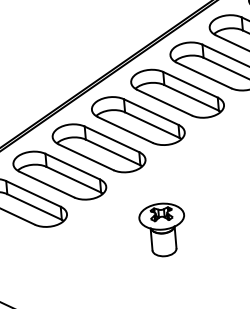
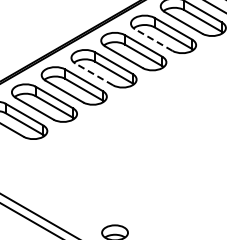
line: (203, 76) -> (153, 40), solid -> dashed
line: (125, 130) -> (94, 74), solid -> dashed
part: (163, 230) -> (115, 148), removed

